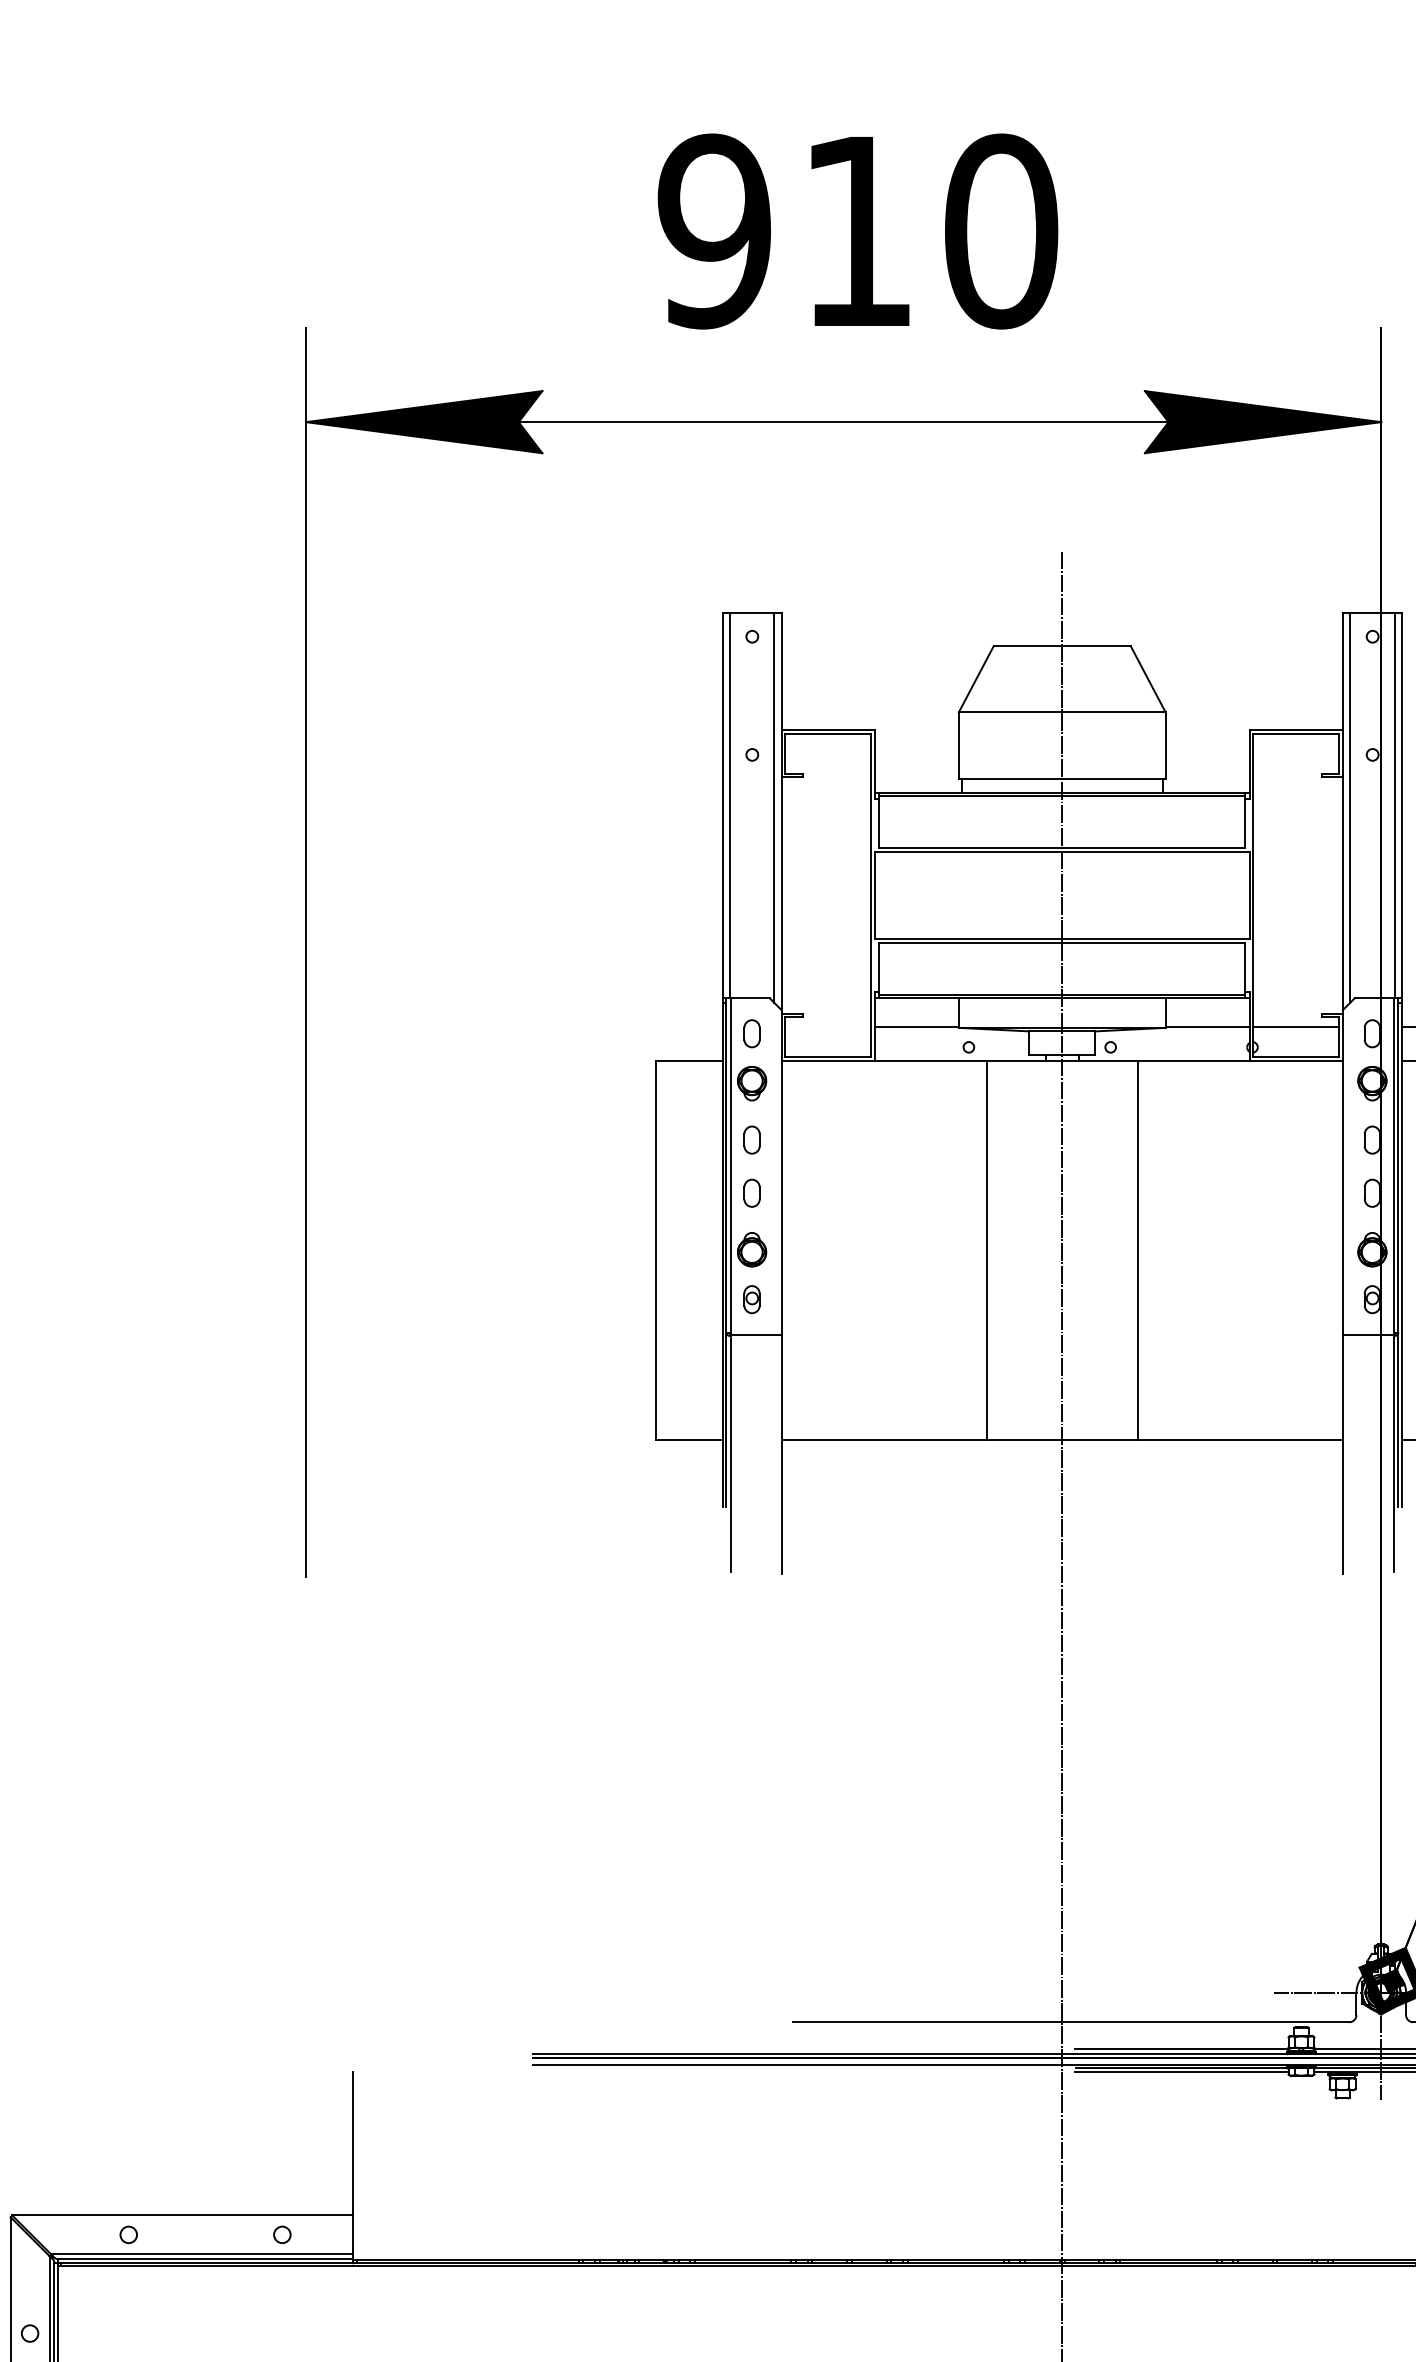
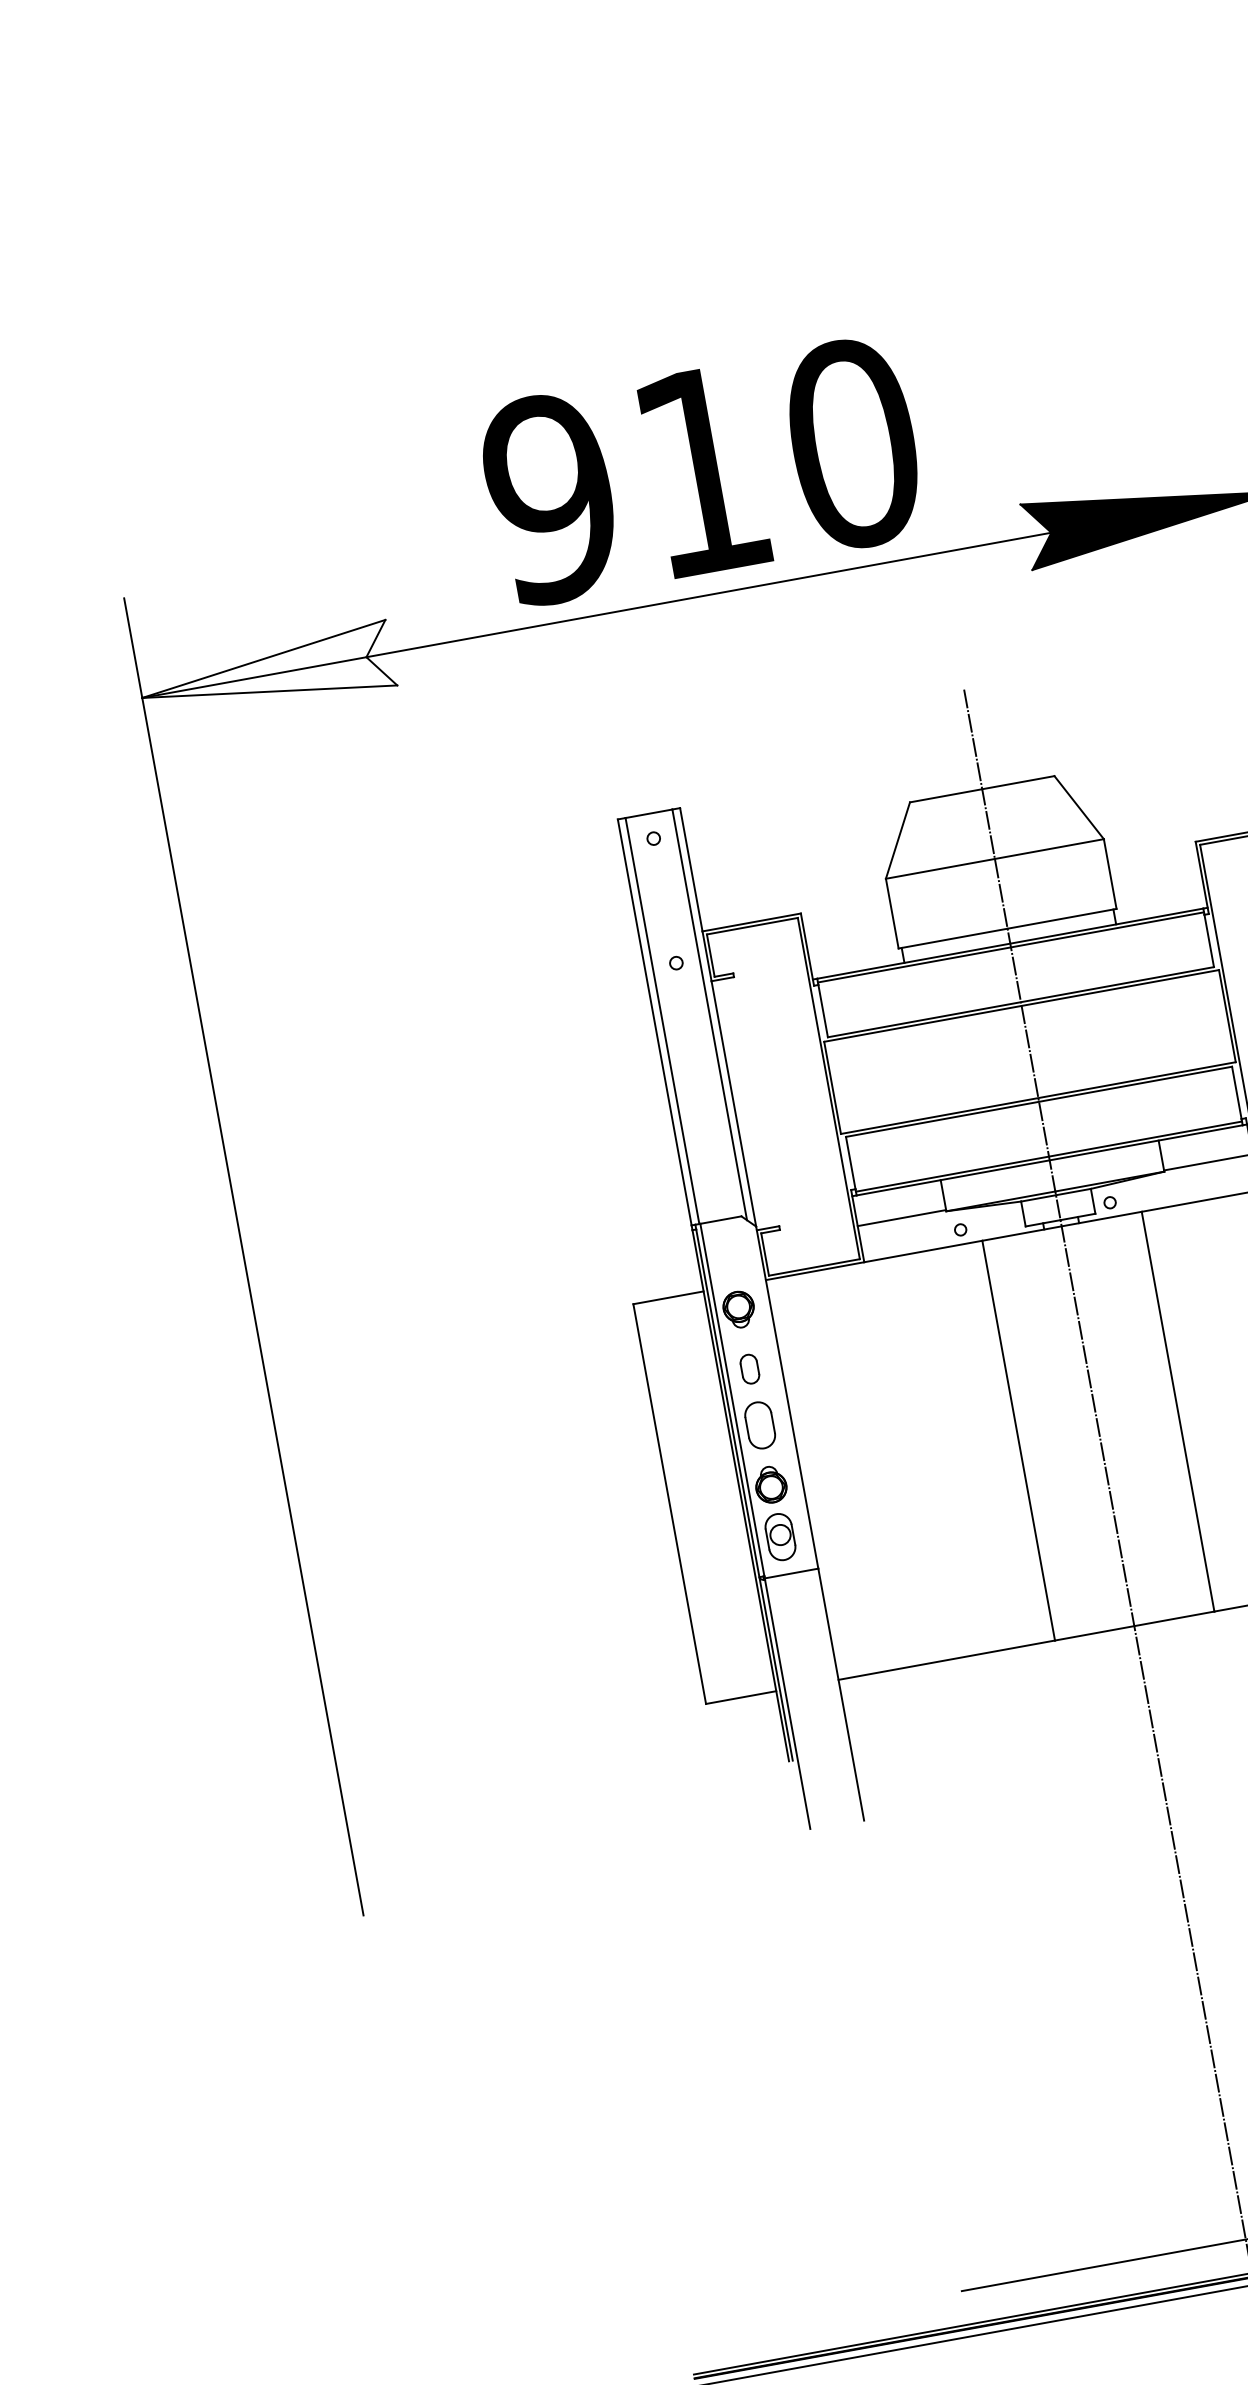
text: (857, 231) -> (701, 471), moved
fill: (424, 422) -> (267, 675), removed
part: (751, 1033) -> (728, 1256), removed
part: (751, 1192) -> (759, 1424), size x1.6
part: (751, 1299) -> (779, 1537), size x1.6

